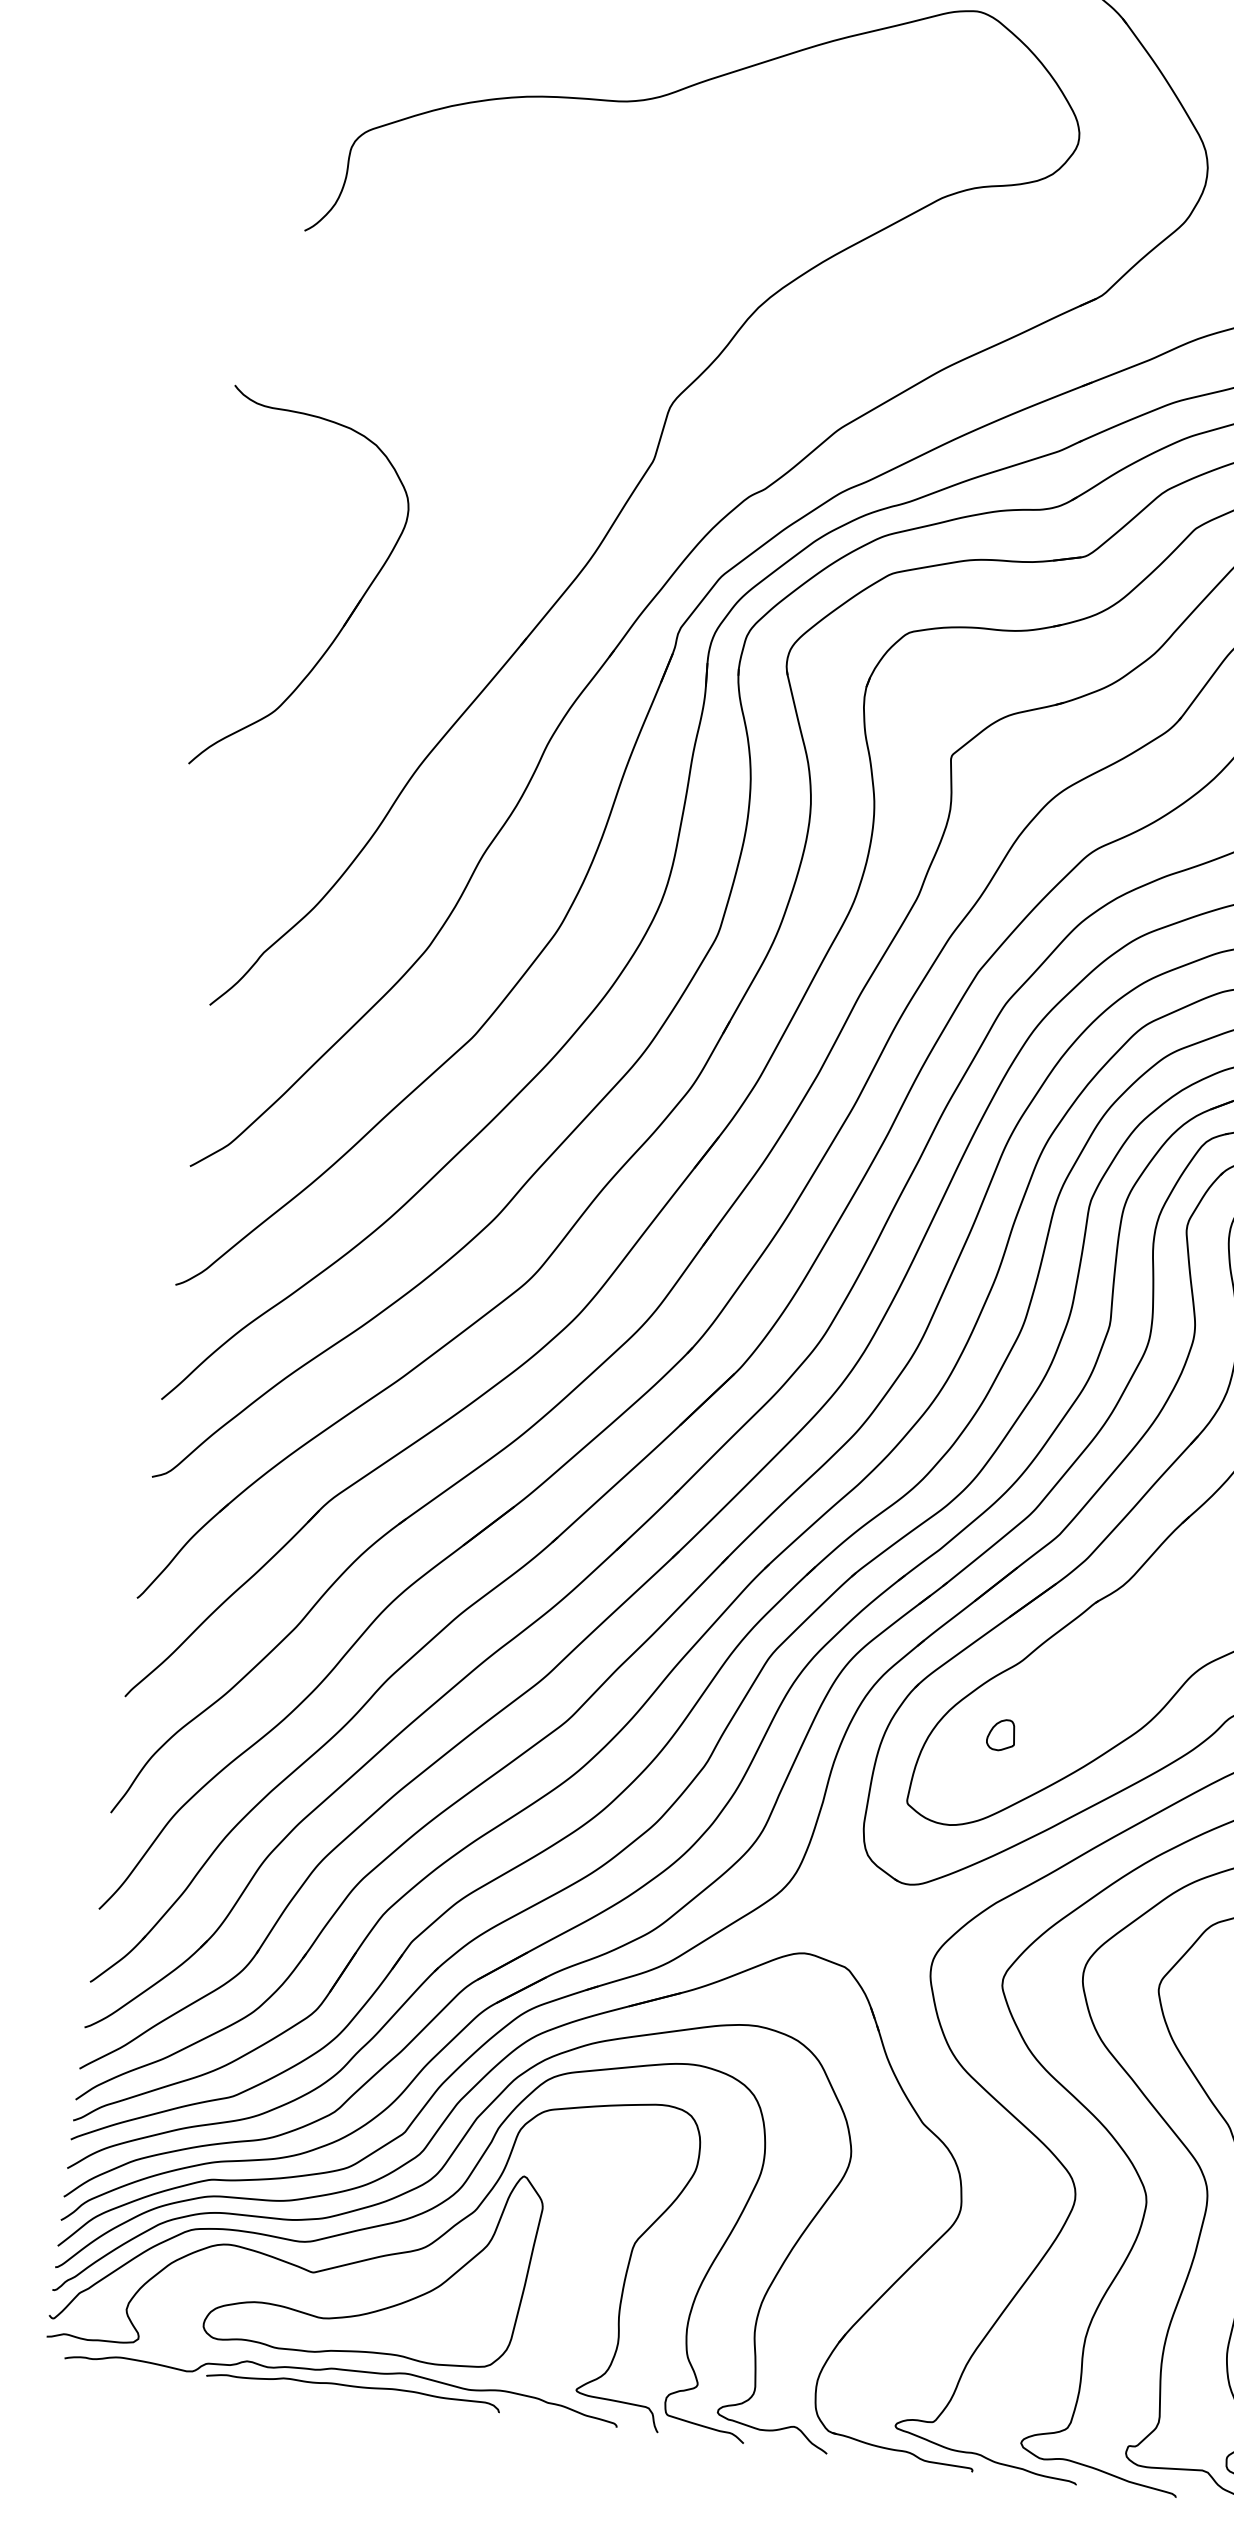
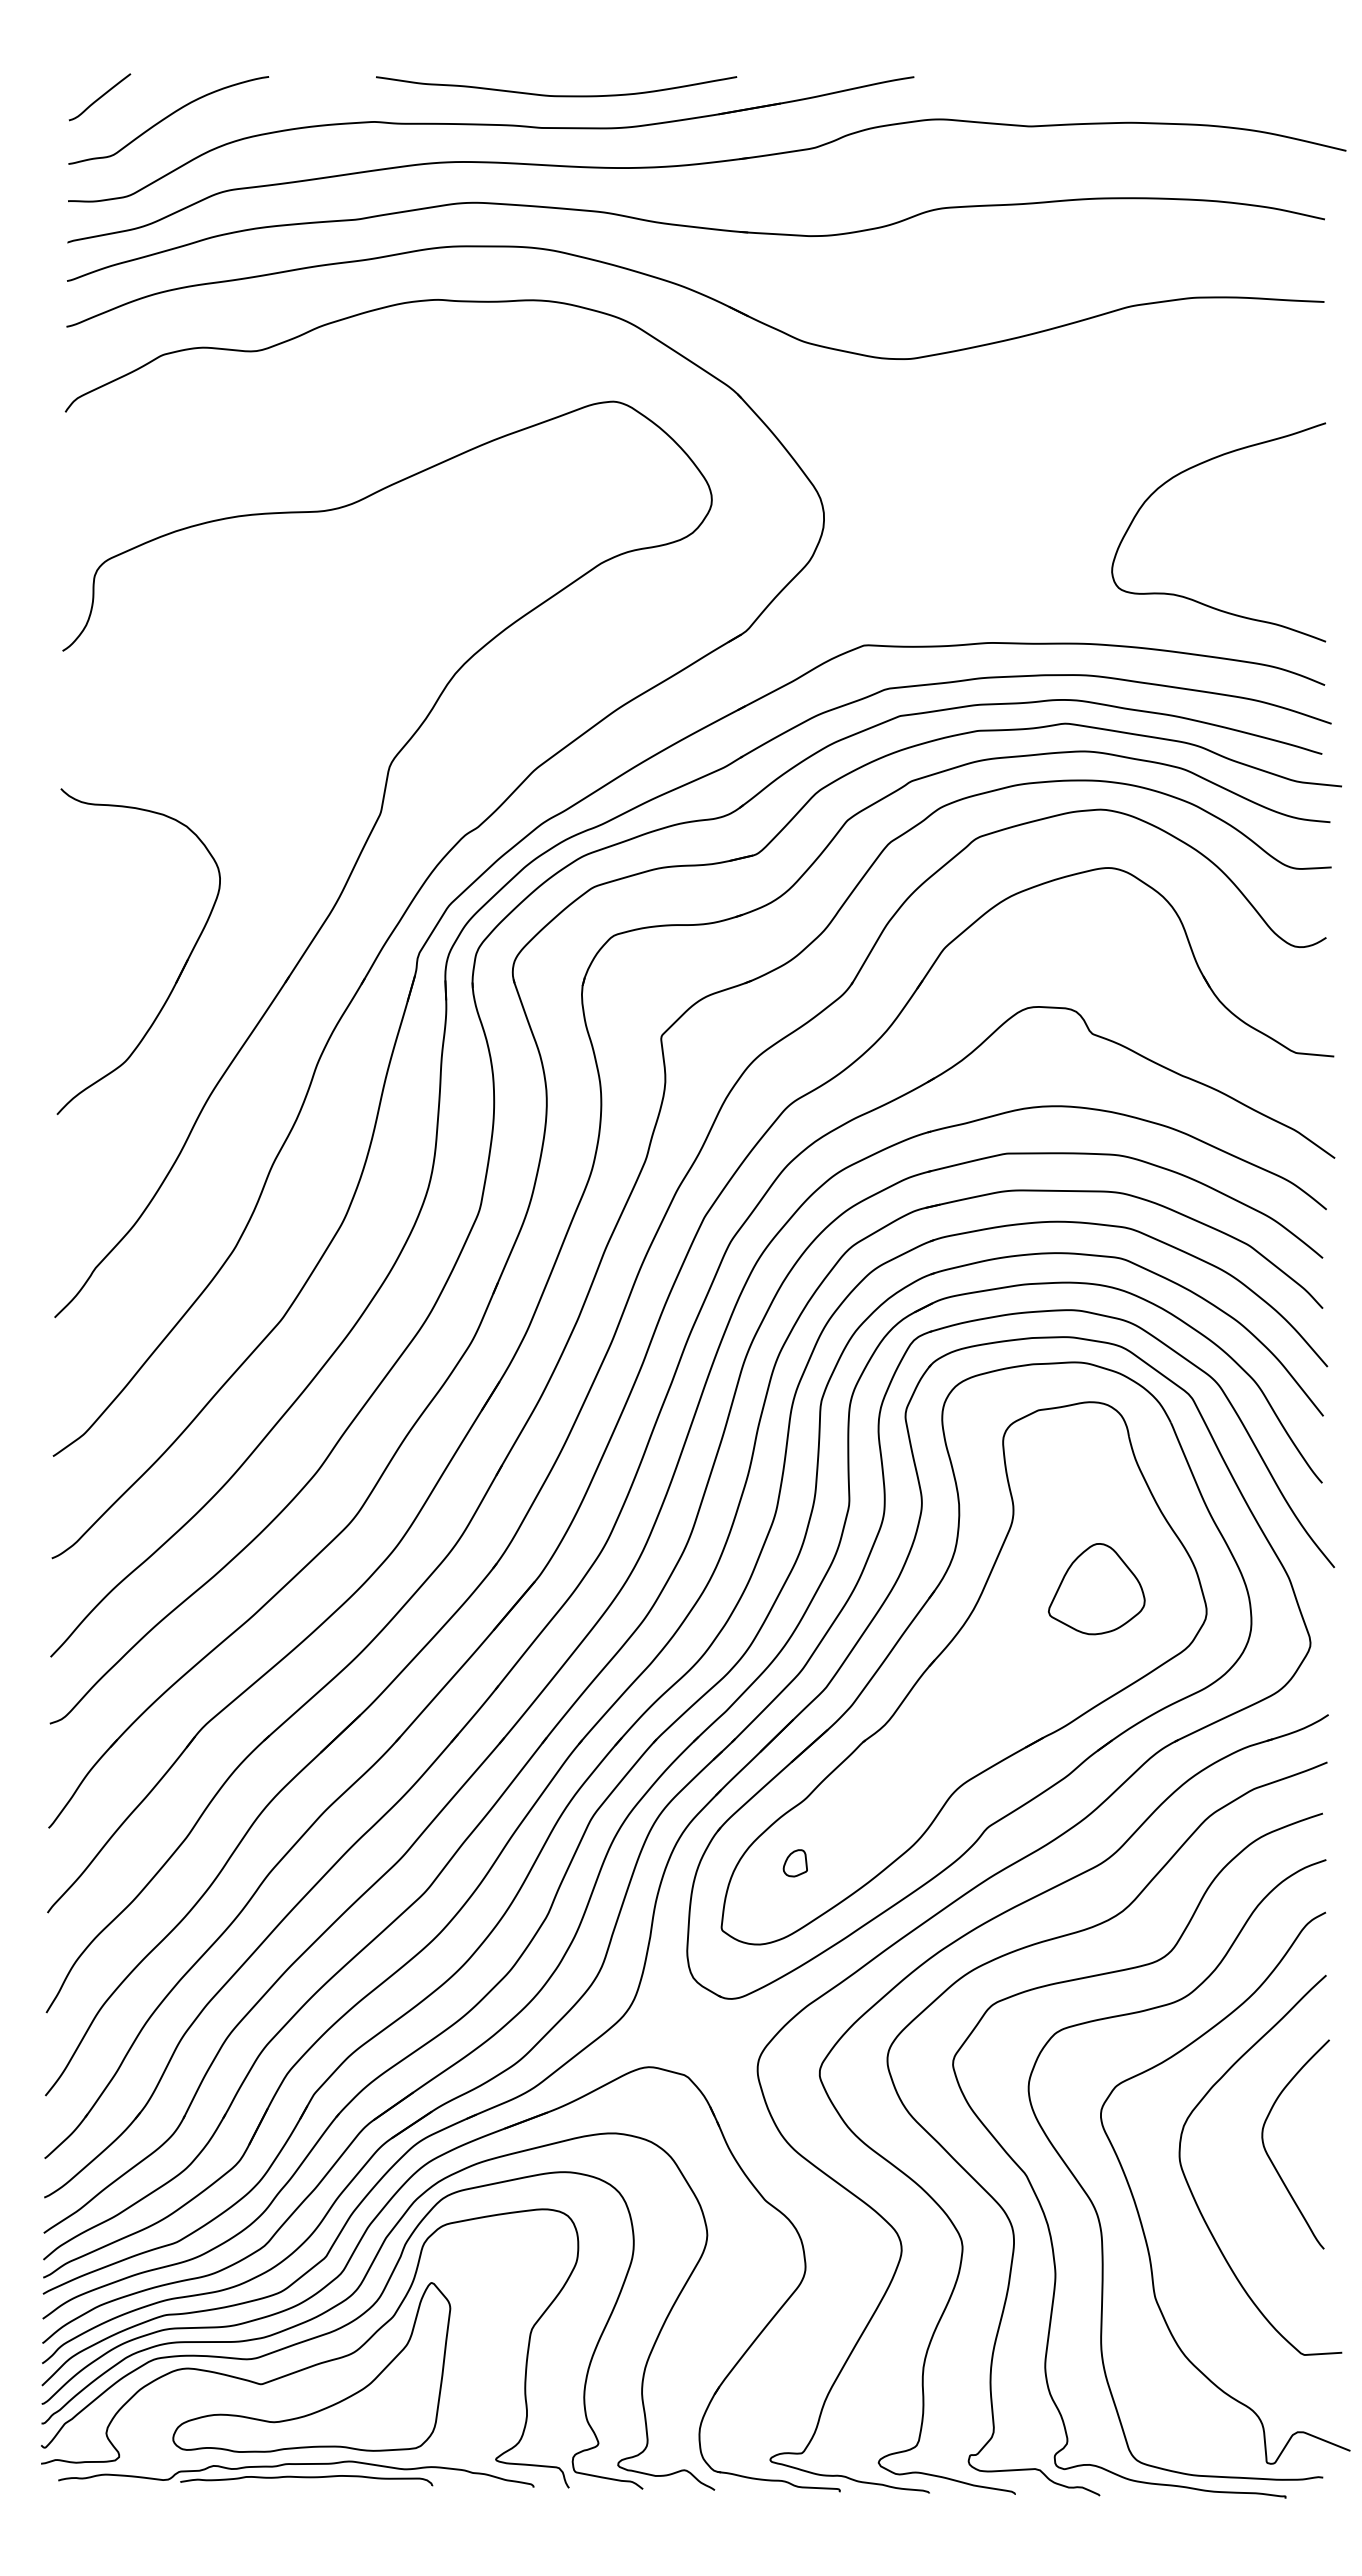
part: (350, 613) -> (180, 971), moved

